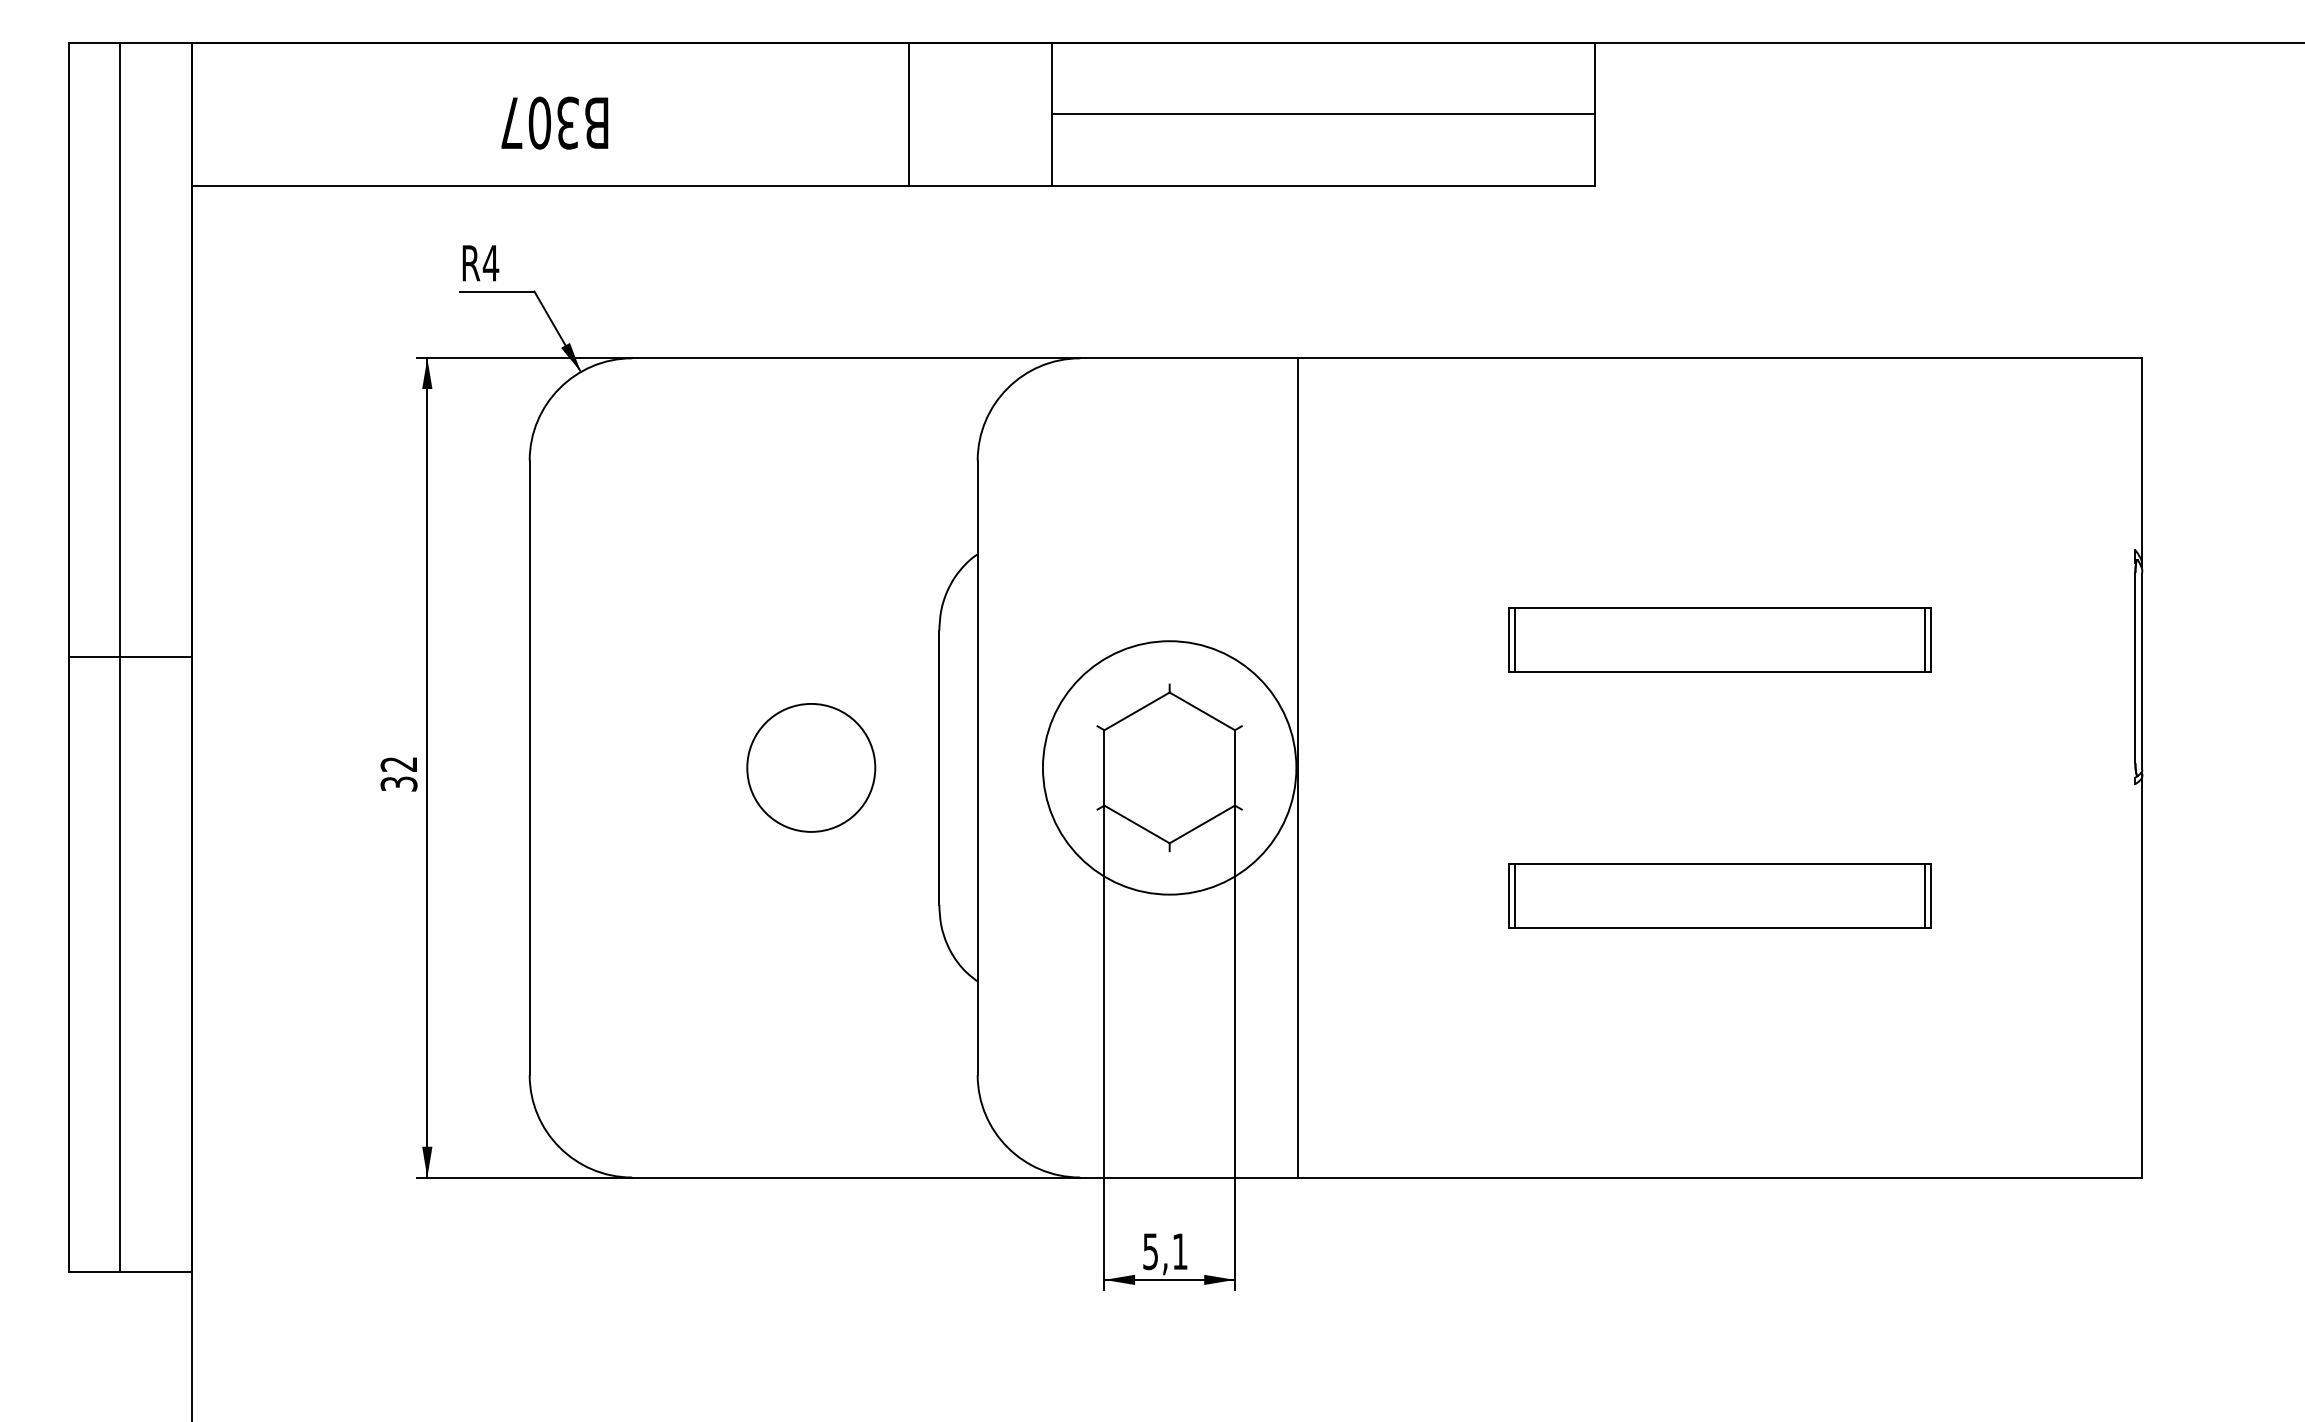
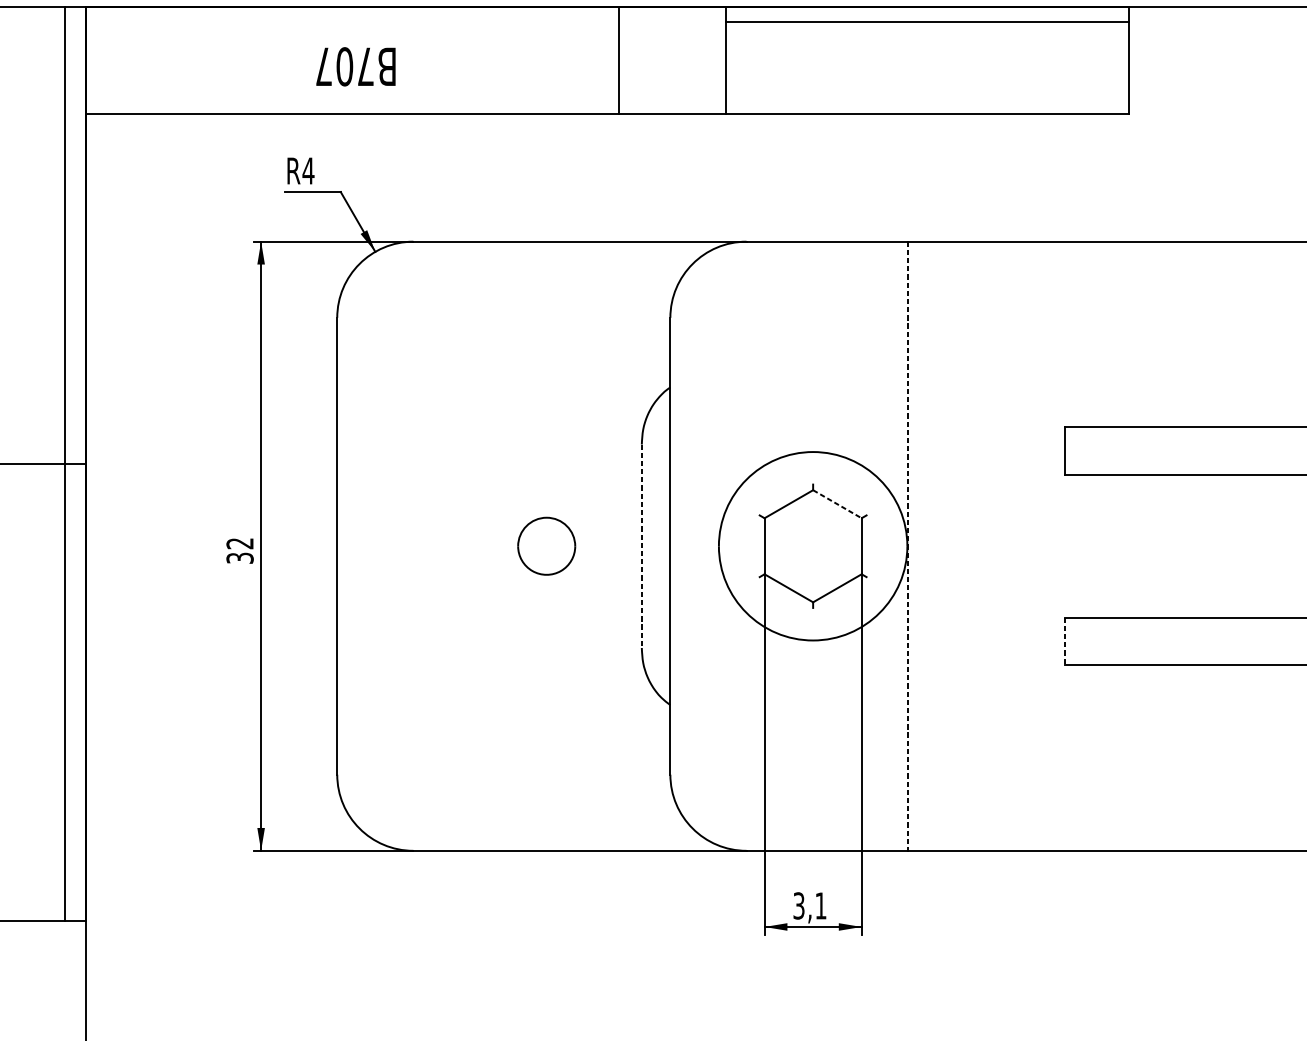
line: (1323, 114) -> (927, 22), moved
text: (567, 122) -> (365, 66), B307 -> B707
line: (1515, 639) -> (1070, 450), removed
line: (120, 656) -> (64, 463), moved
line: (1202, 711) -> (837, 504), solid -> dashed
part: (811, 767) -> (546, 545), size x0.6
line: (939, 767) -> (641, 545), solid -> dashed
line: (1297, 767) -> (908, 545), solid -> dashed
line: (1508, 895) -> (1065, 641), solid -> dashed
line: (1515, 895) -> (1070, 641), removed
text: (1150, 1251) -> (798, 905), 5,1 -> 3,1

